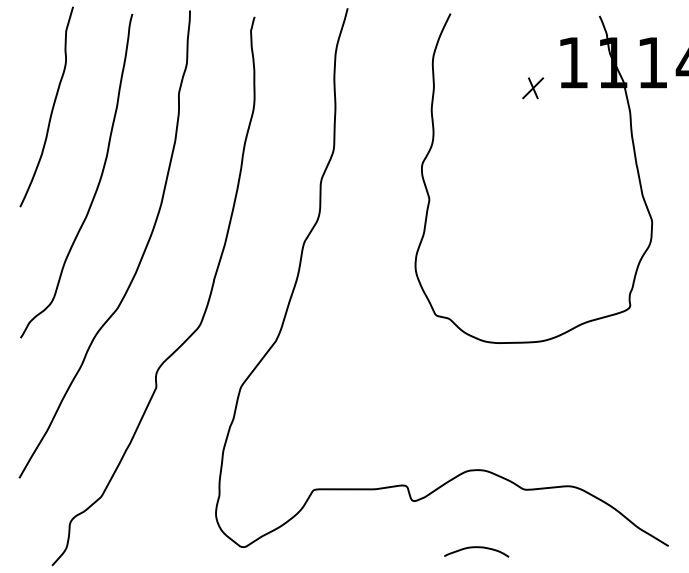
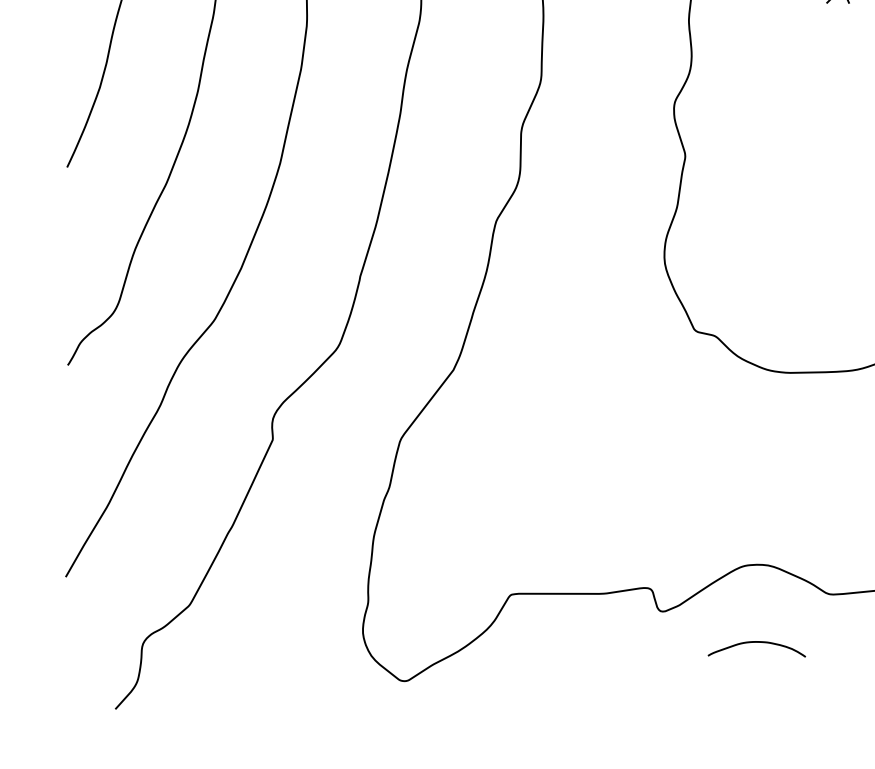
curve: (476, 548) -> (756, 643), moved

